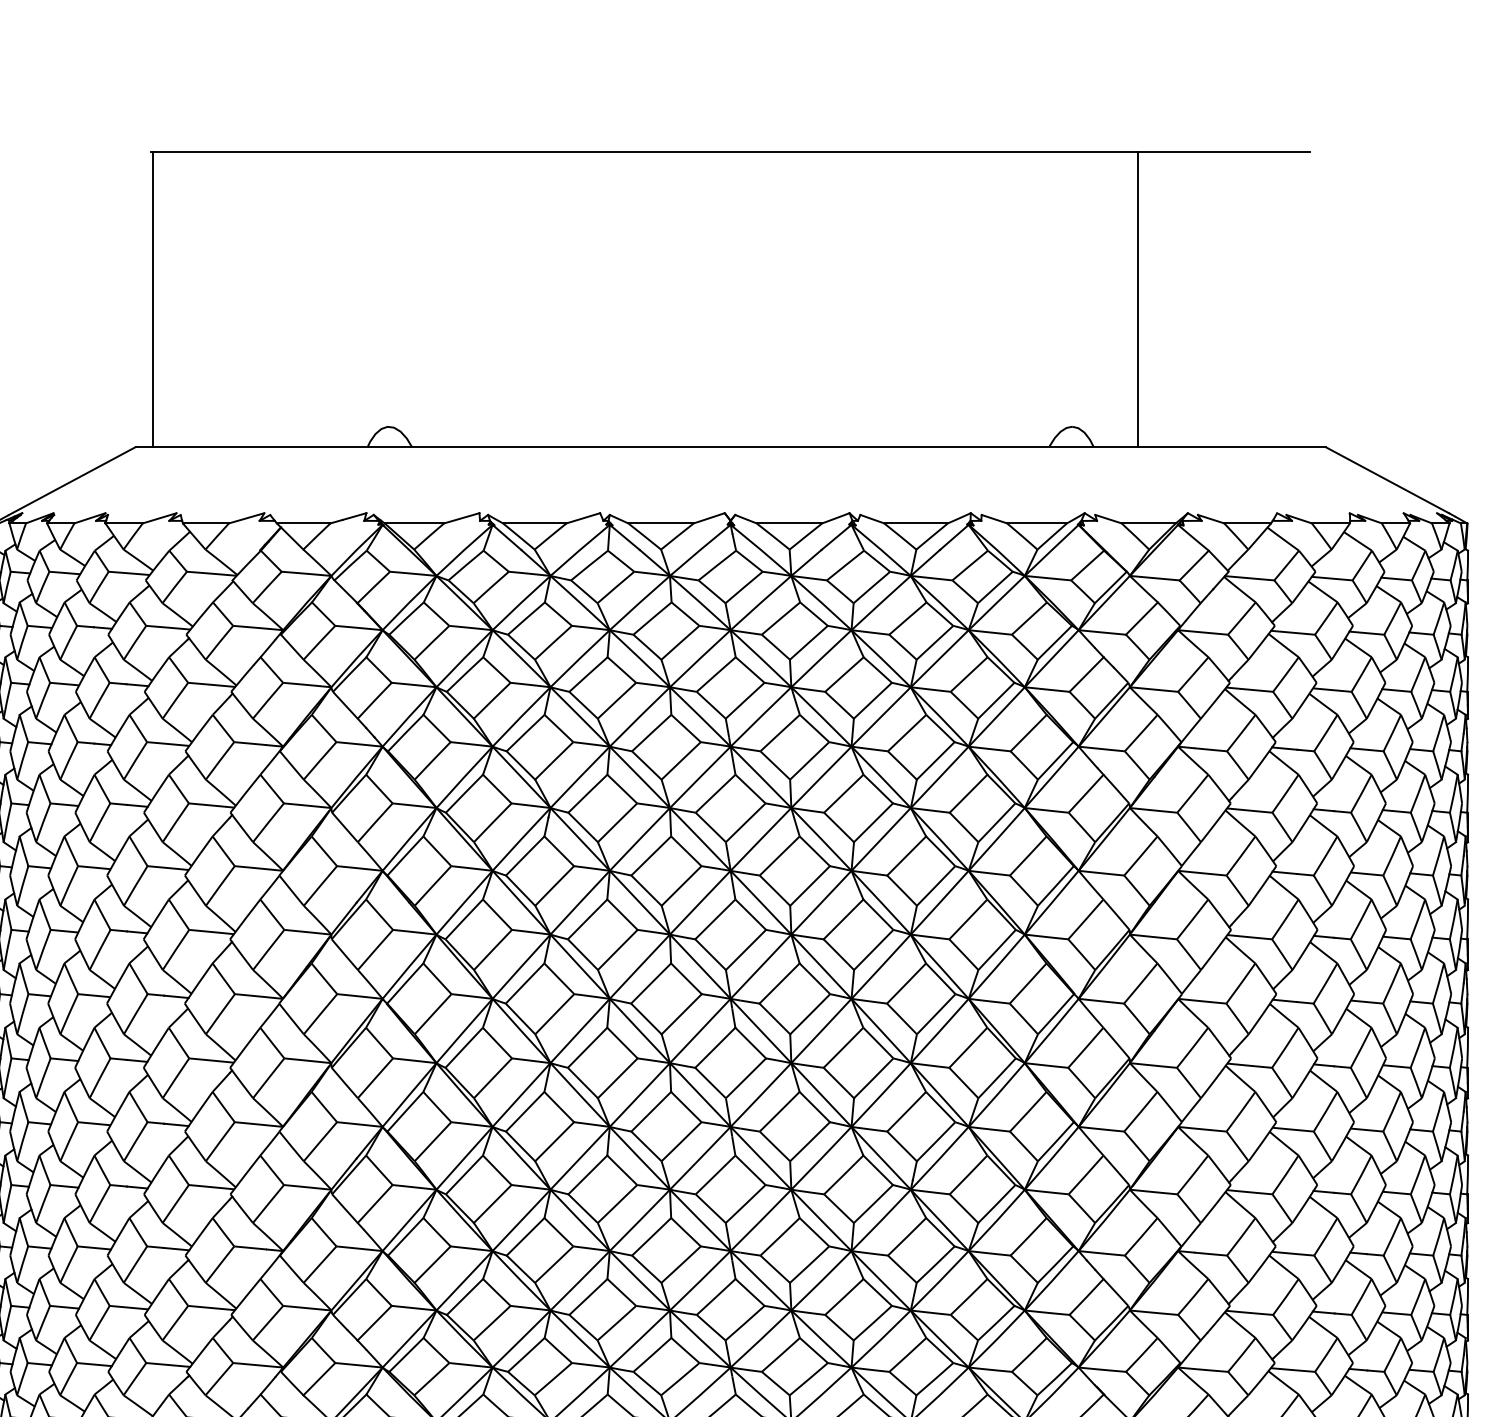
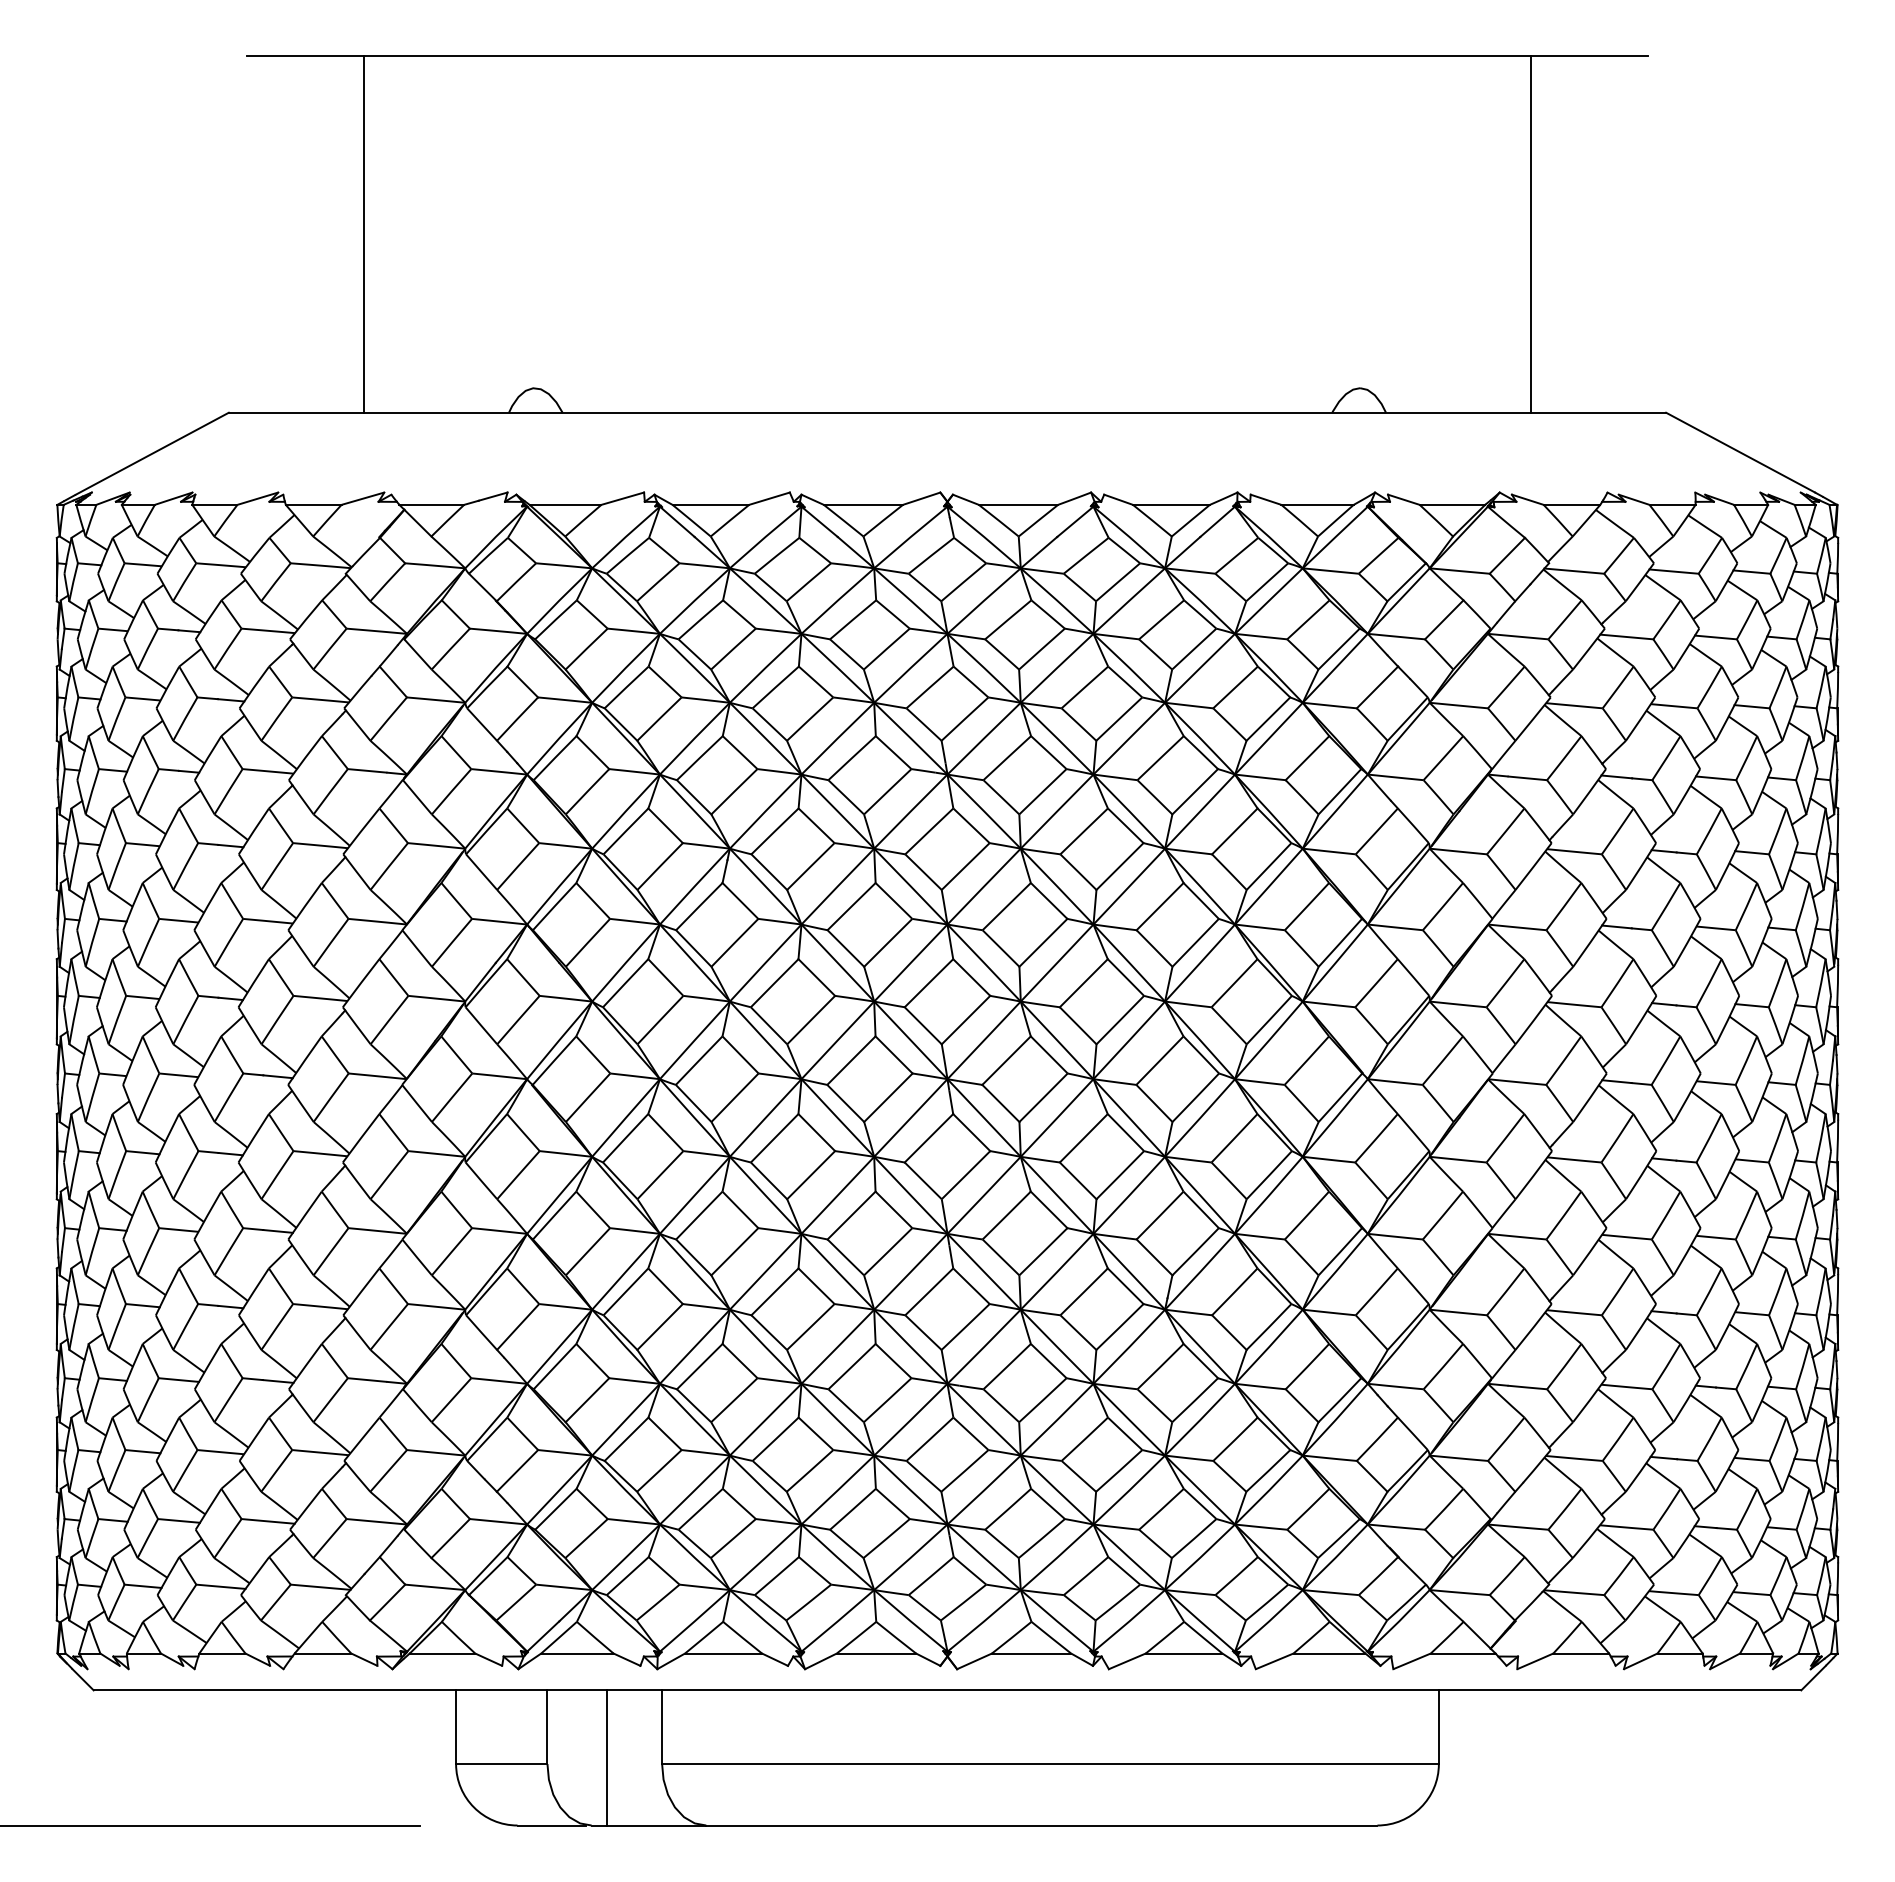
line: (152, 299) -> (363, 234), moved
line: (1138, 299) -> (1531, 234), moved

